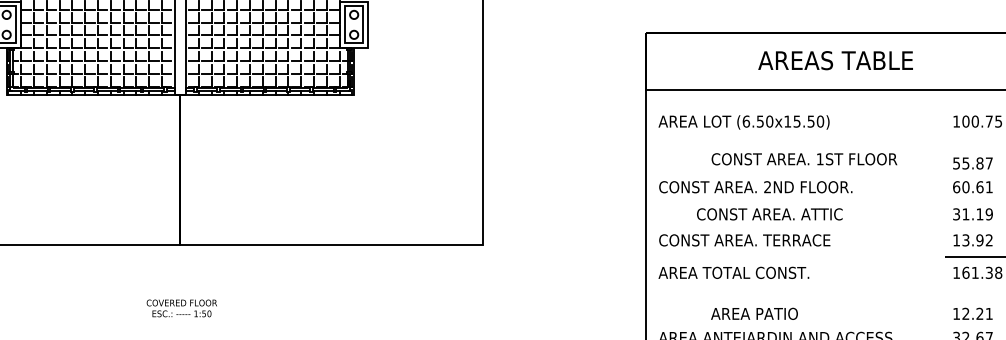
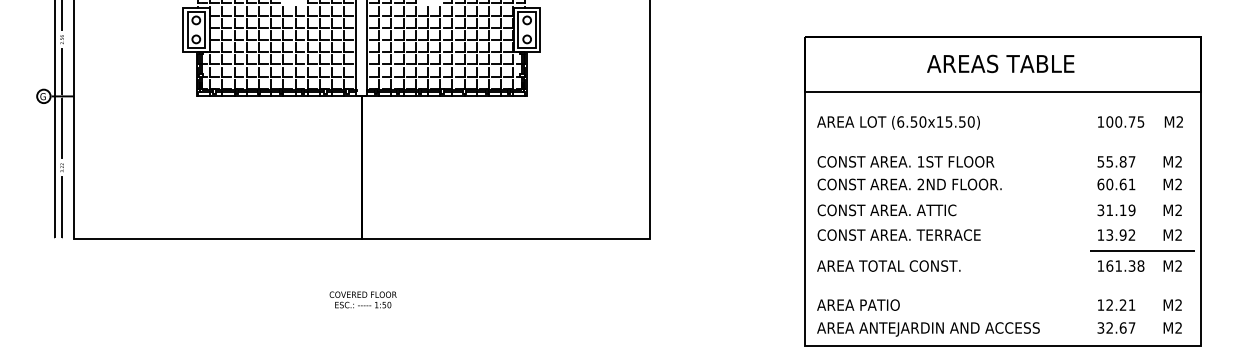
text: (835, 60) -> (1000, 63), moved
text: (803, 158) -> (905, 161), moved
text: (769, 214) -> (886, 210), moved
text: (754, 313) -> (858, 304), moved

